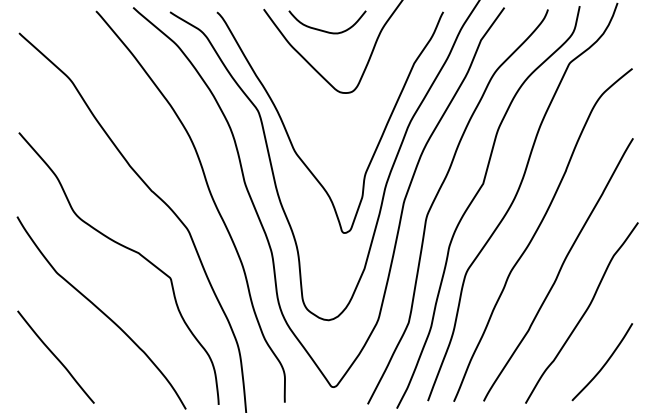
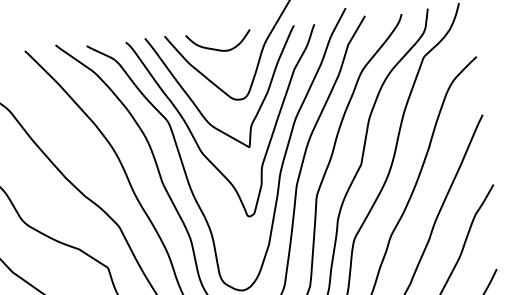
curve: (295, 97) -> (197, 107), added

